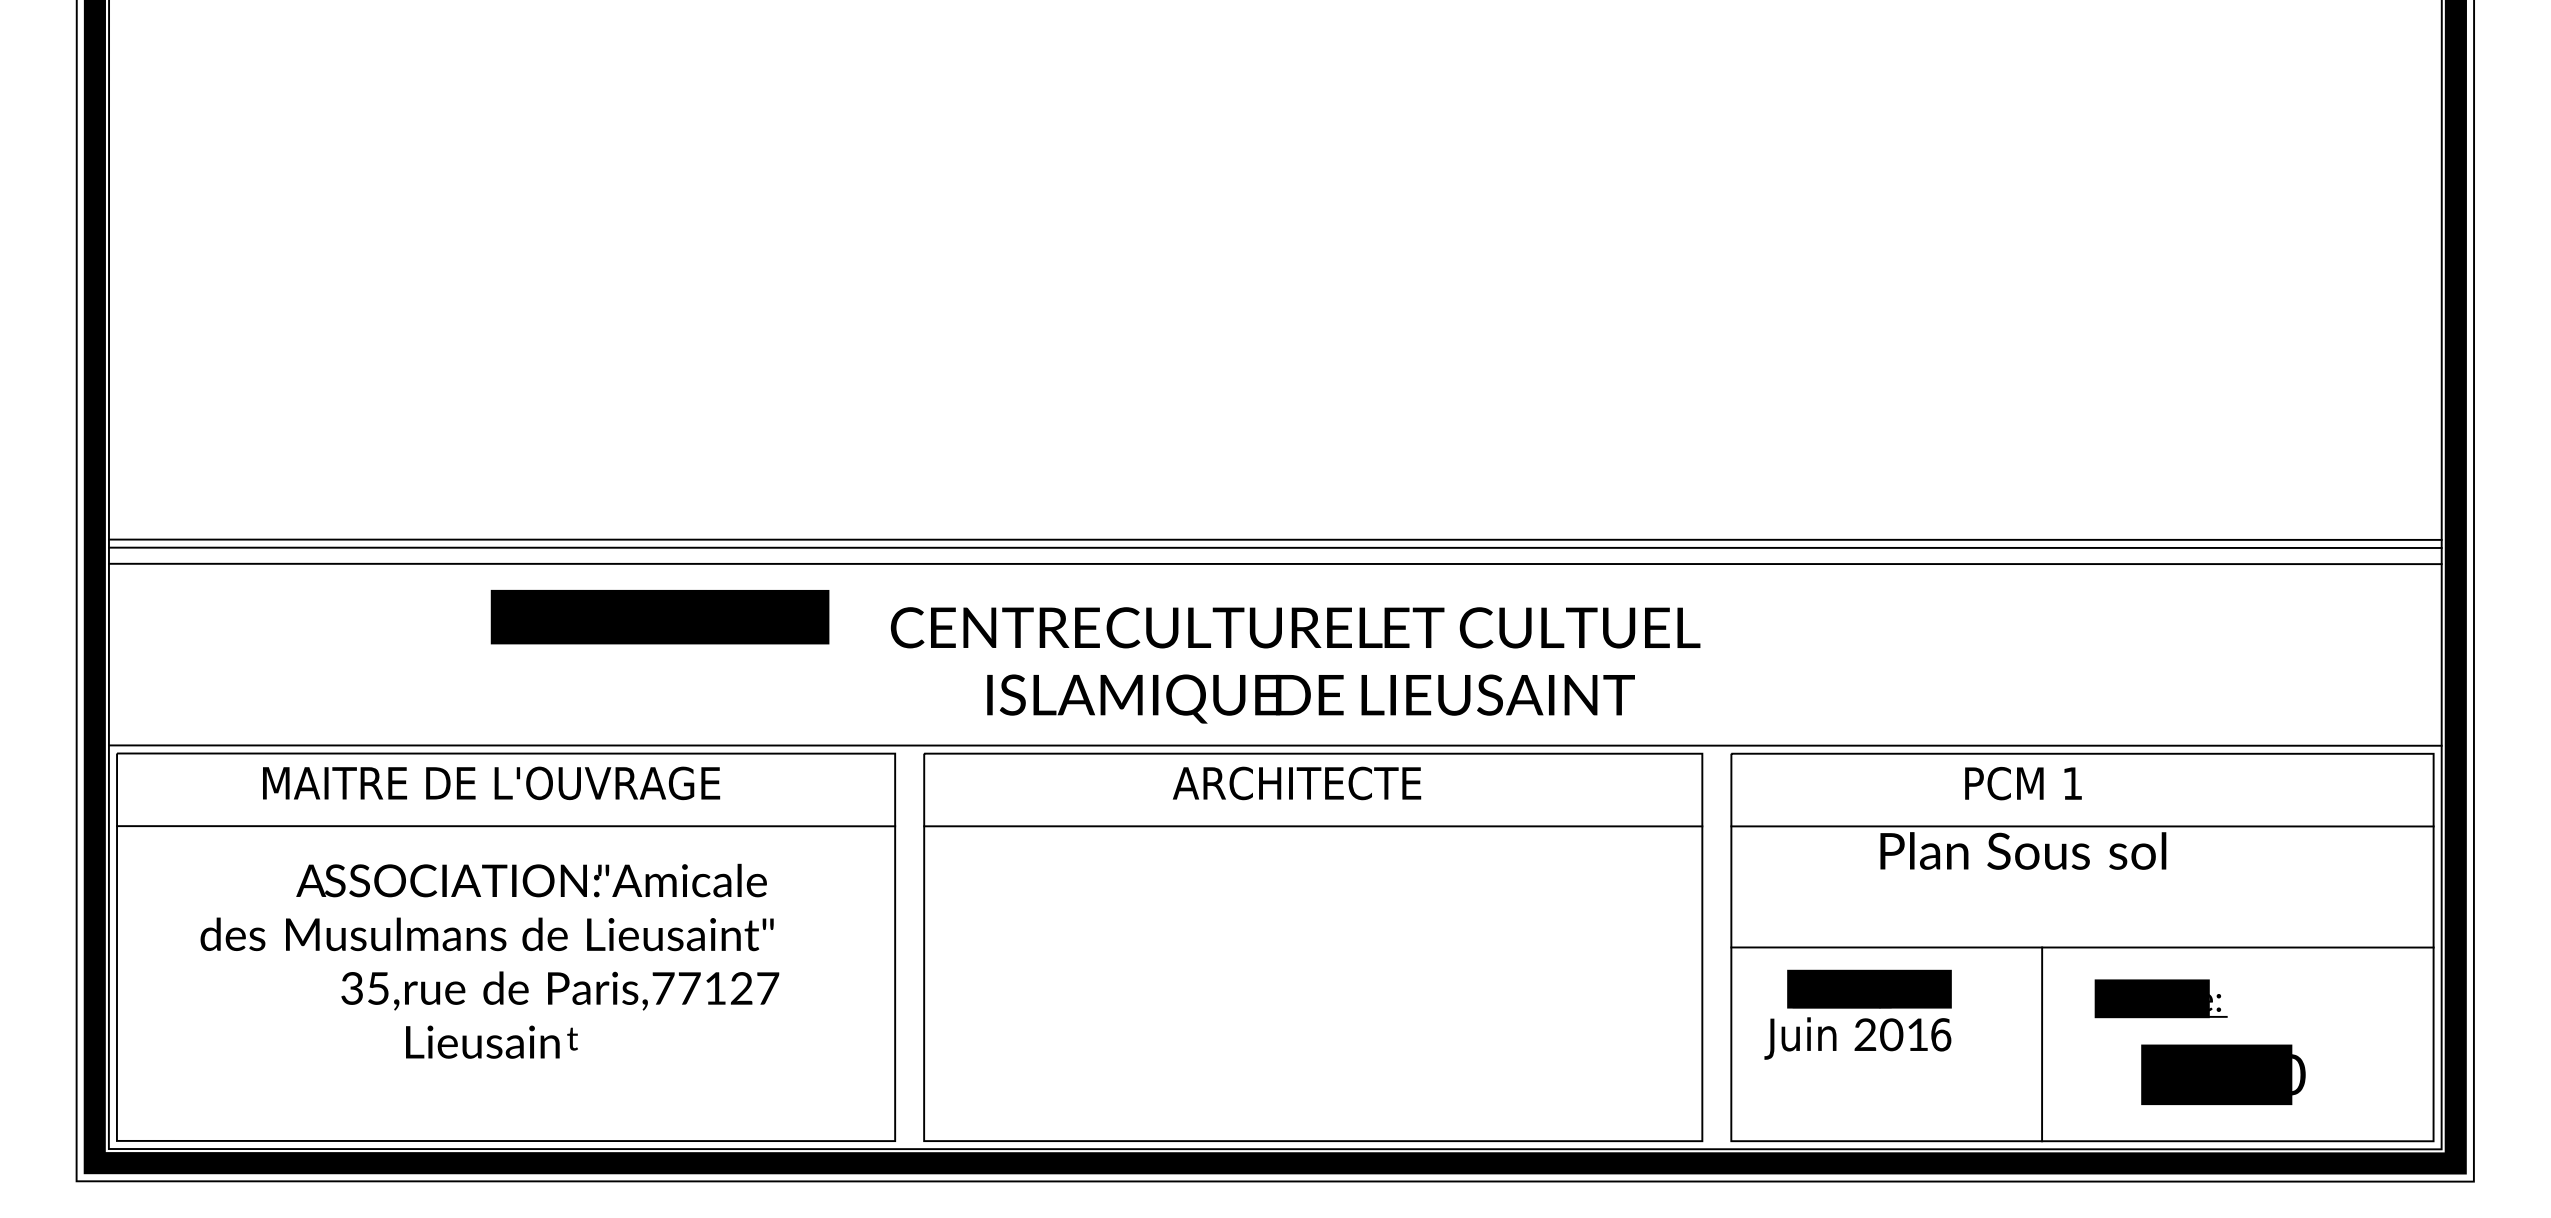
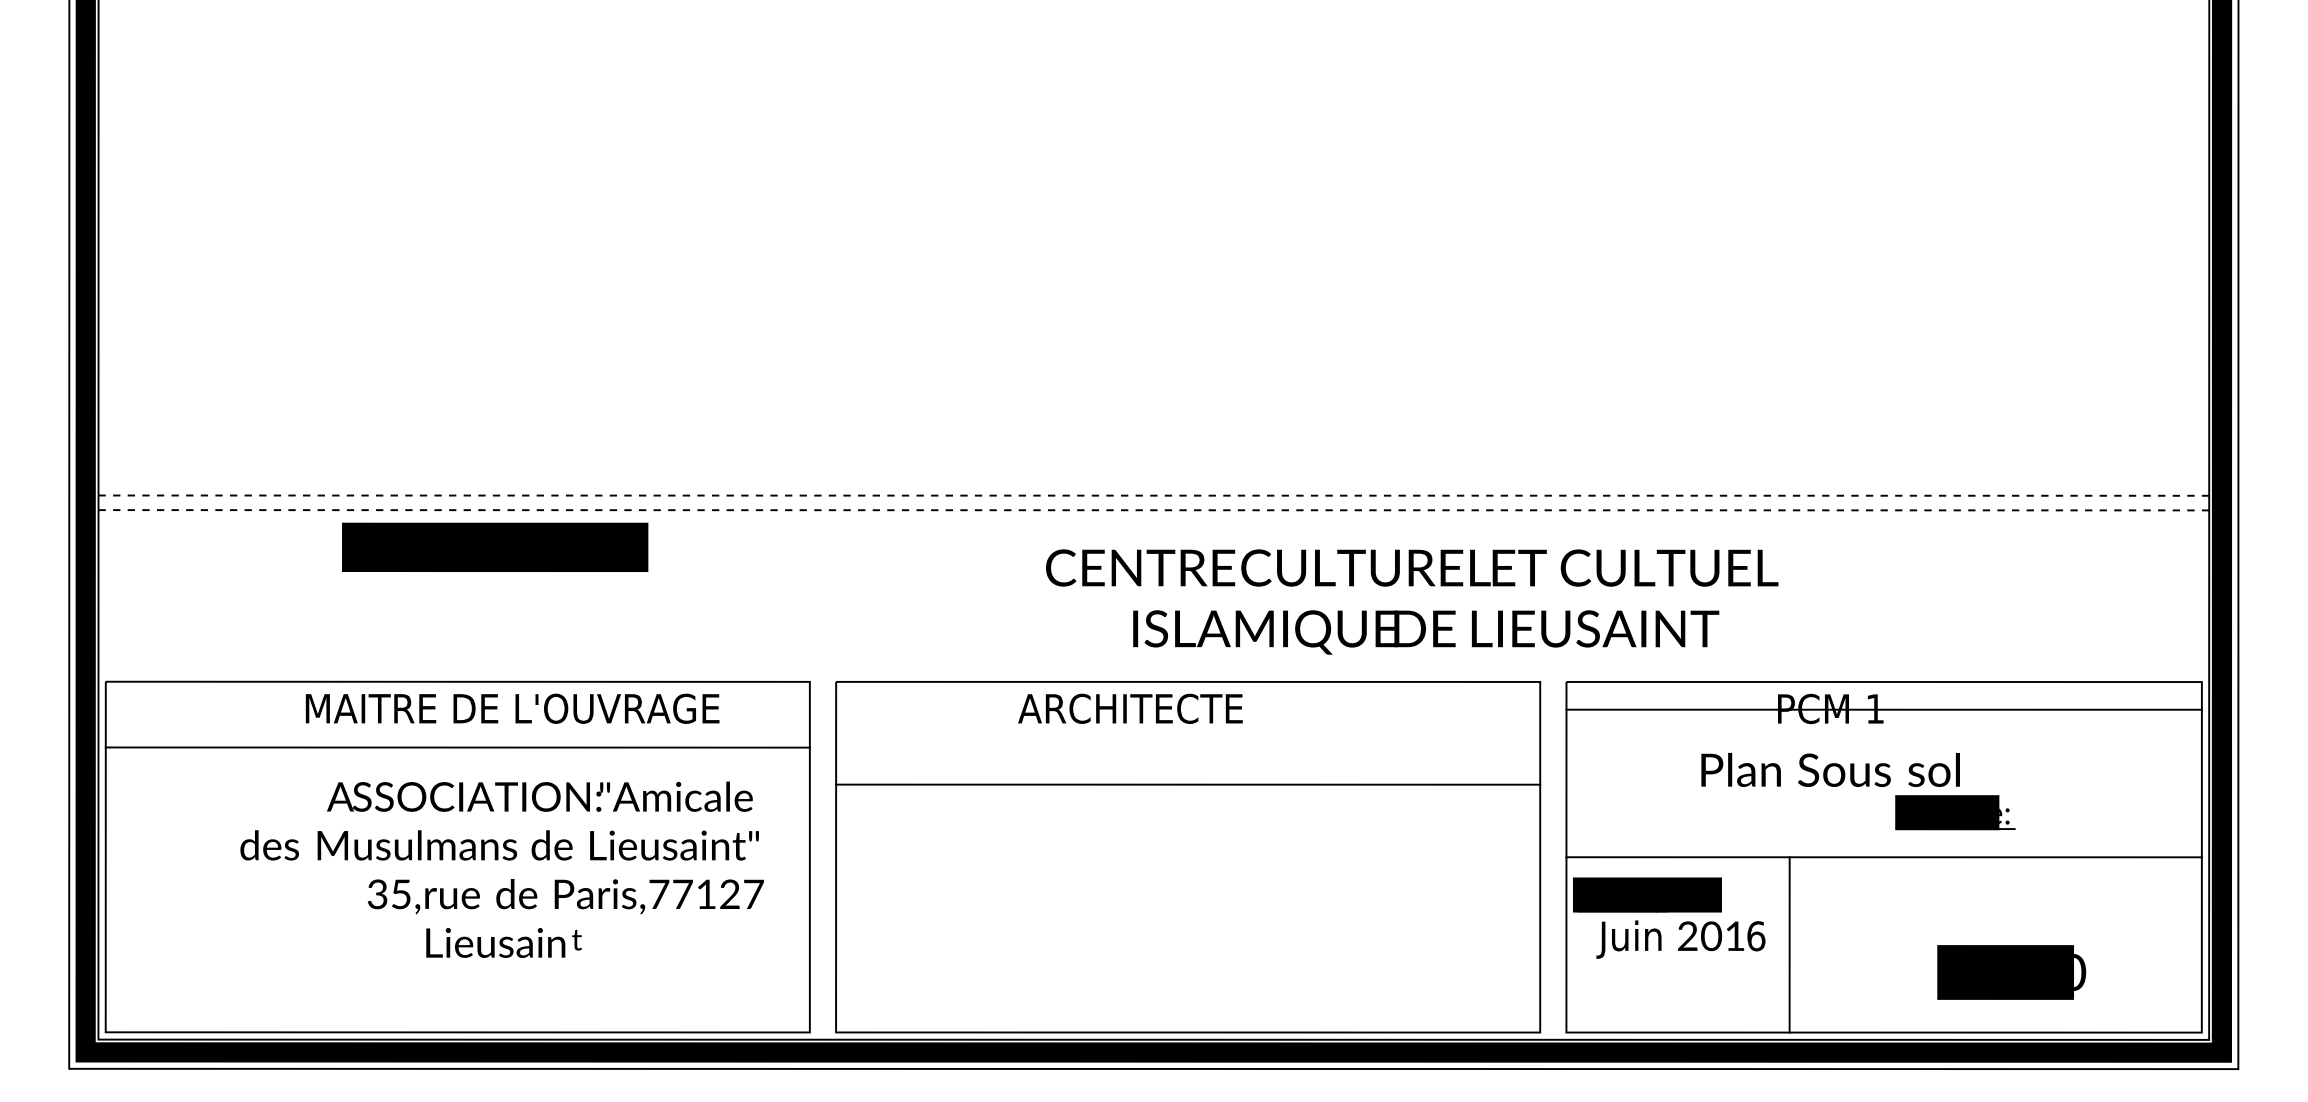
line: (1274, 539) -> (1153, 488), removed
line: (1276, 547) -> (1154, 495), solid -> dashed
line: (1276, 564) -> (1154, 510), solid -> dashed
text: (660, 616) -> (495, 546), moved
text: (1295, 664) -> (1412, 601), moved
line: (1274, 745) -> (1153, 674), removed
text: (491, 783) -> (512, 708), moved
text: (1297, 783) -> (1130, 708), moved
line: (1313, 826) -> (1188, 784), moved
line: (2081, 826) -> (1883, 709), moved
text: (489, 961) -> (501, 869), moved
part: (1869, 988) -> (1647, 894), moved
part: (2161, 998) -> (1955, 812), moved
line: (2041, 1043) -> (1789, 944), moved

